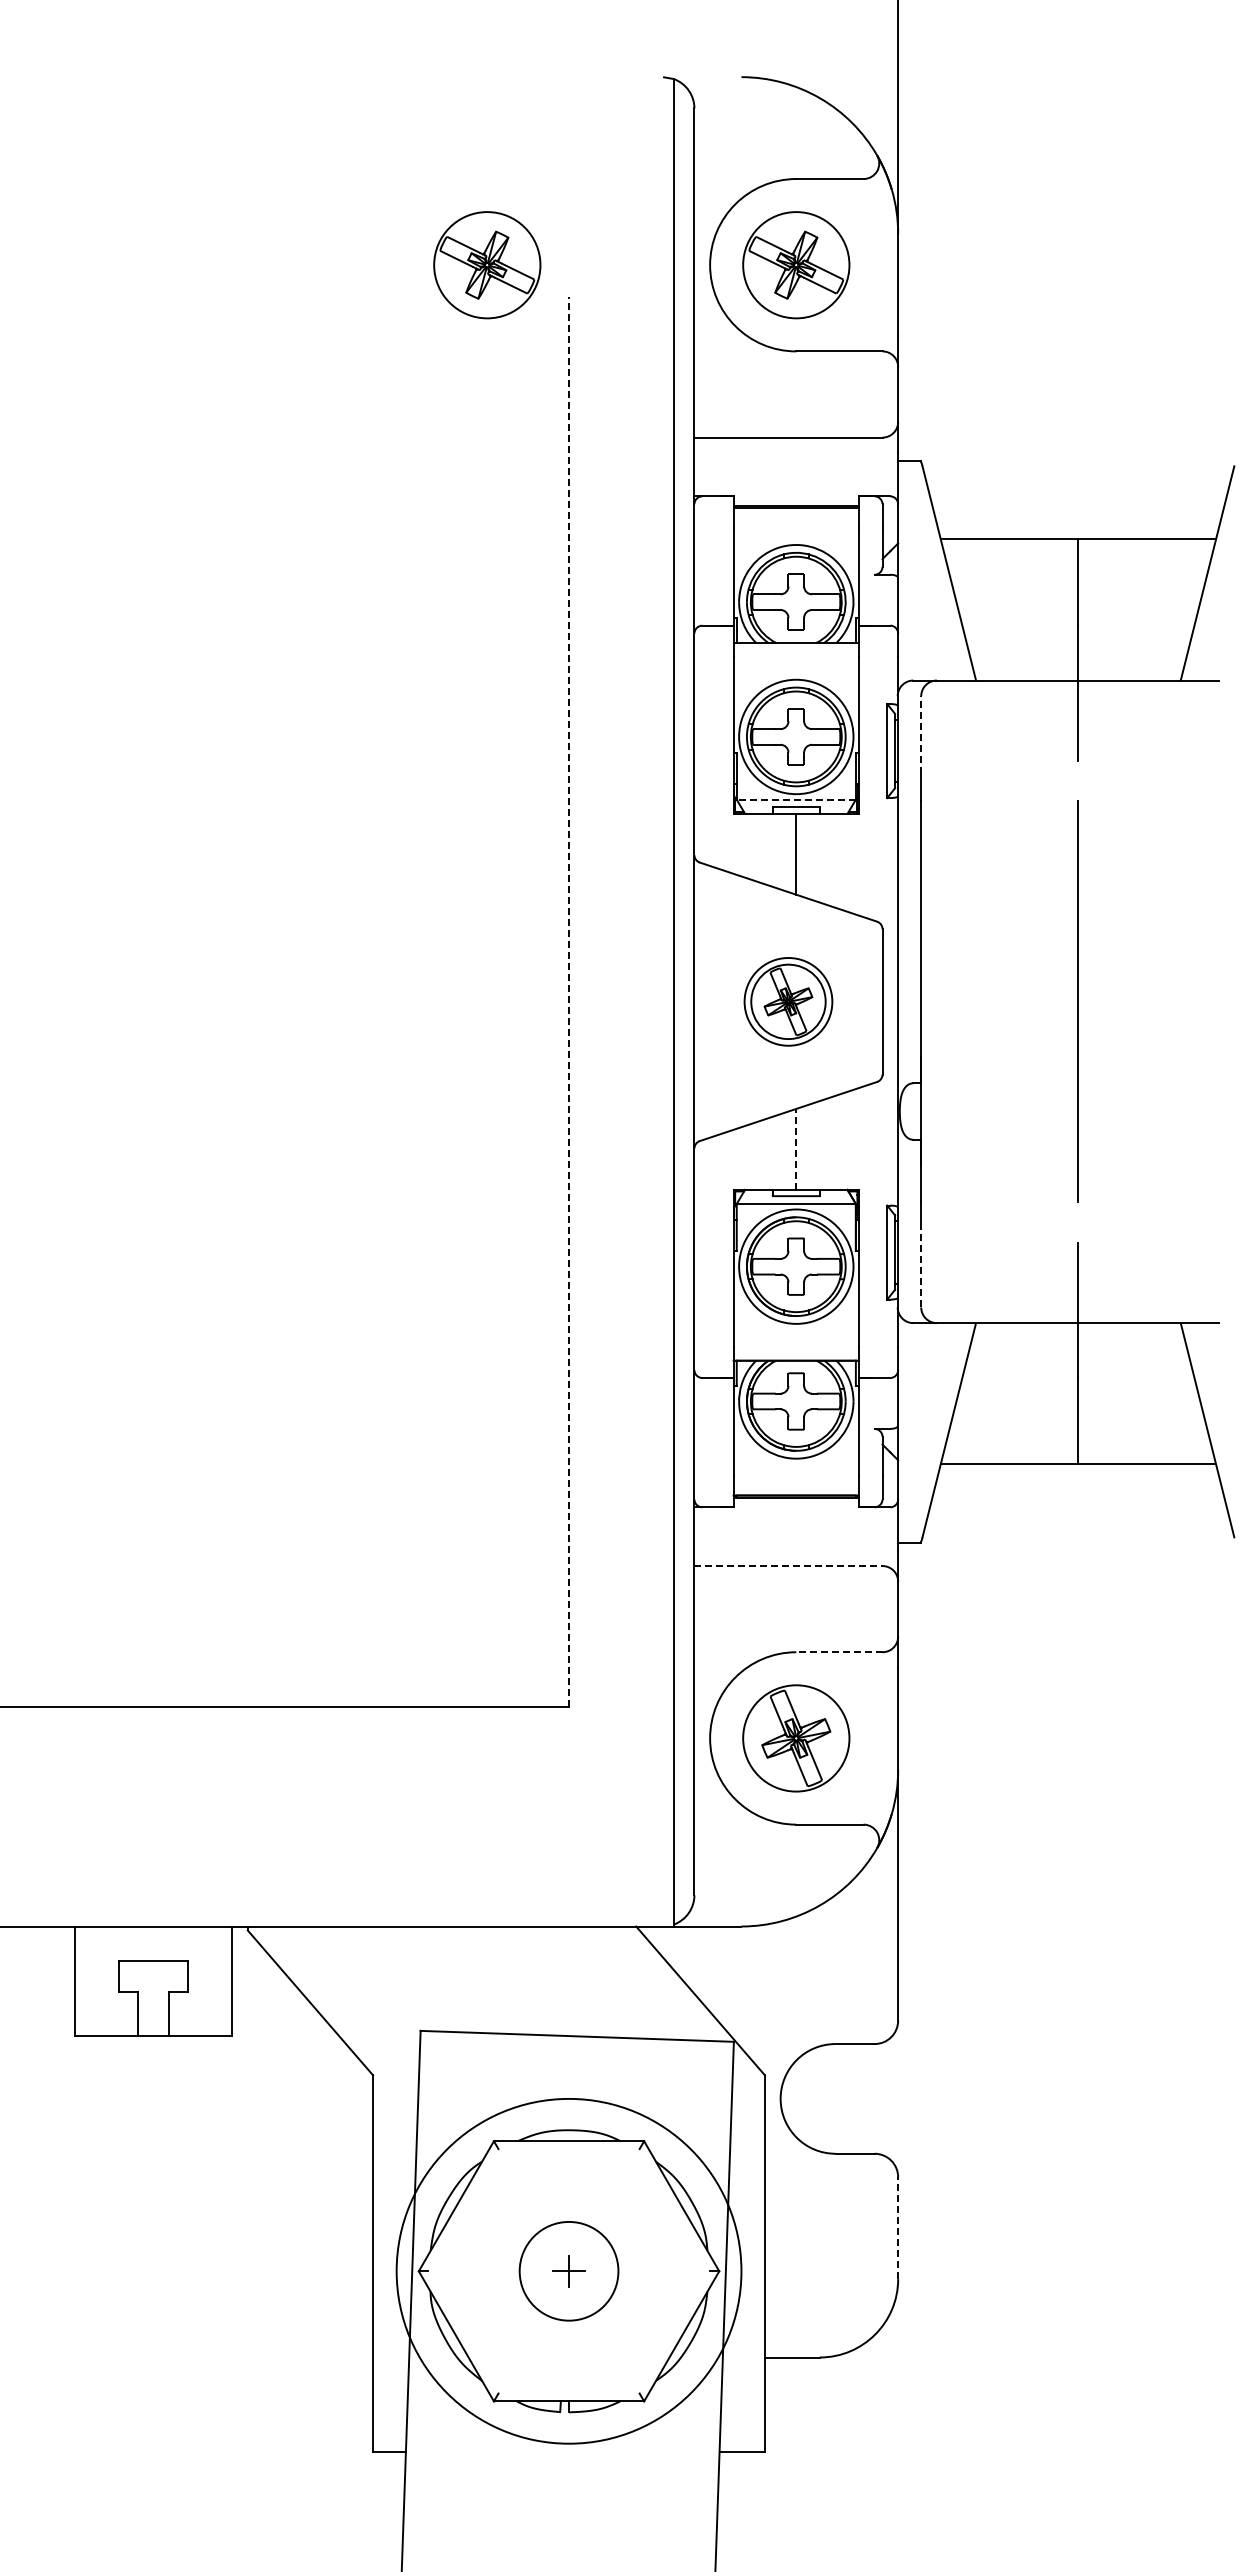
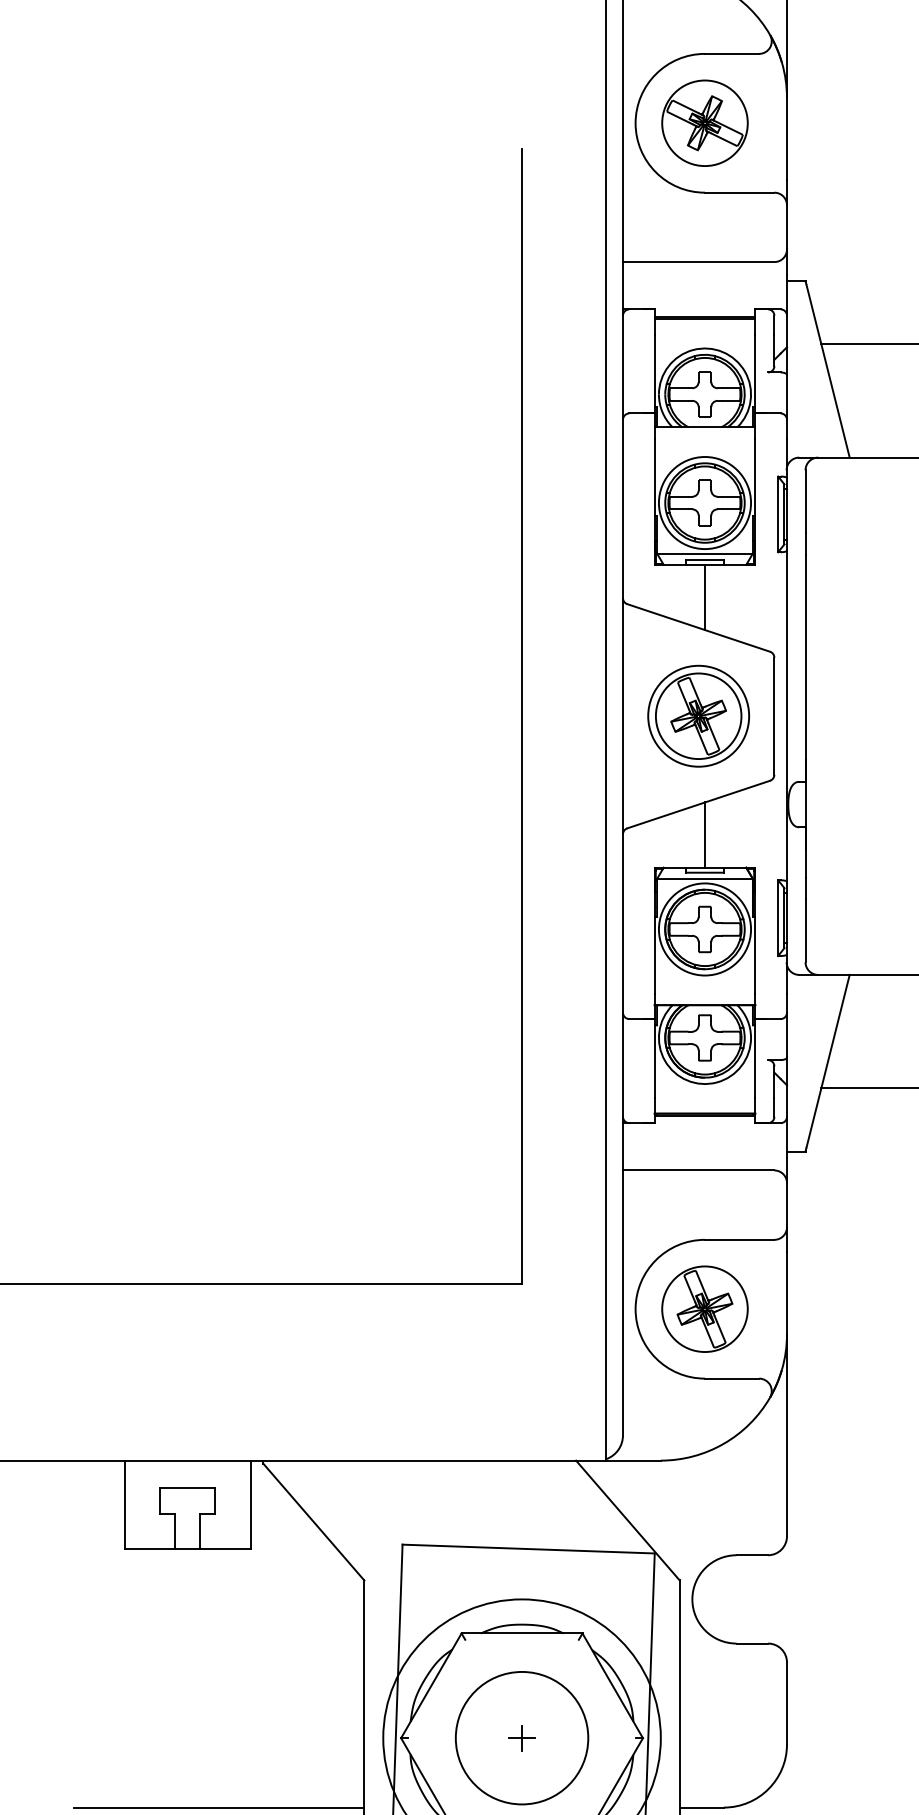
part: (487, 265) -> (456, 123), removed
line: (921, 734) -> (805, 501), dashed -> solid
line: (796, 799) -> (705, 553), dashed -> solid
line: (569, 1001) -> (522, 715), dashed -> solid
part: (788, 1001) -> (698, 715), size x1.43
line: (796, 1148) -> (705, 834), dashed -> solid
line: (921, 1267) -> (805, 930), dashed -> solid
line: (788, 1566) -> (698, 1170), dashed -> solid
line: (838, 1652) -> (738, 1240), dashed -> solid
line: (898, 2228) -> (787, 1703), dashed -> solid
circle: (568, 2271) -> (521, 1738), size x1.67
line: (192, 2357) -> (218, 1807), added

